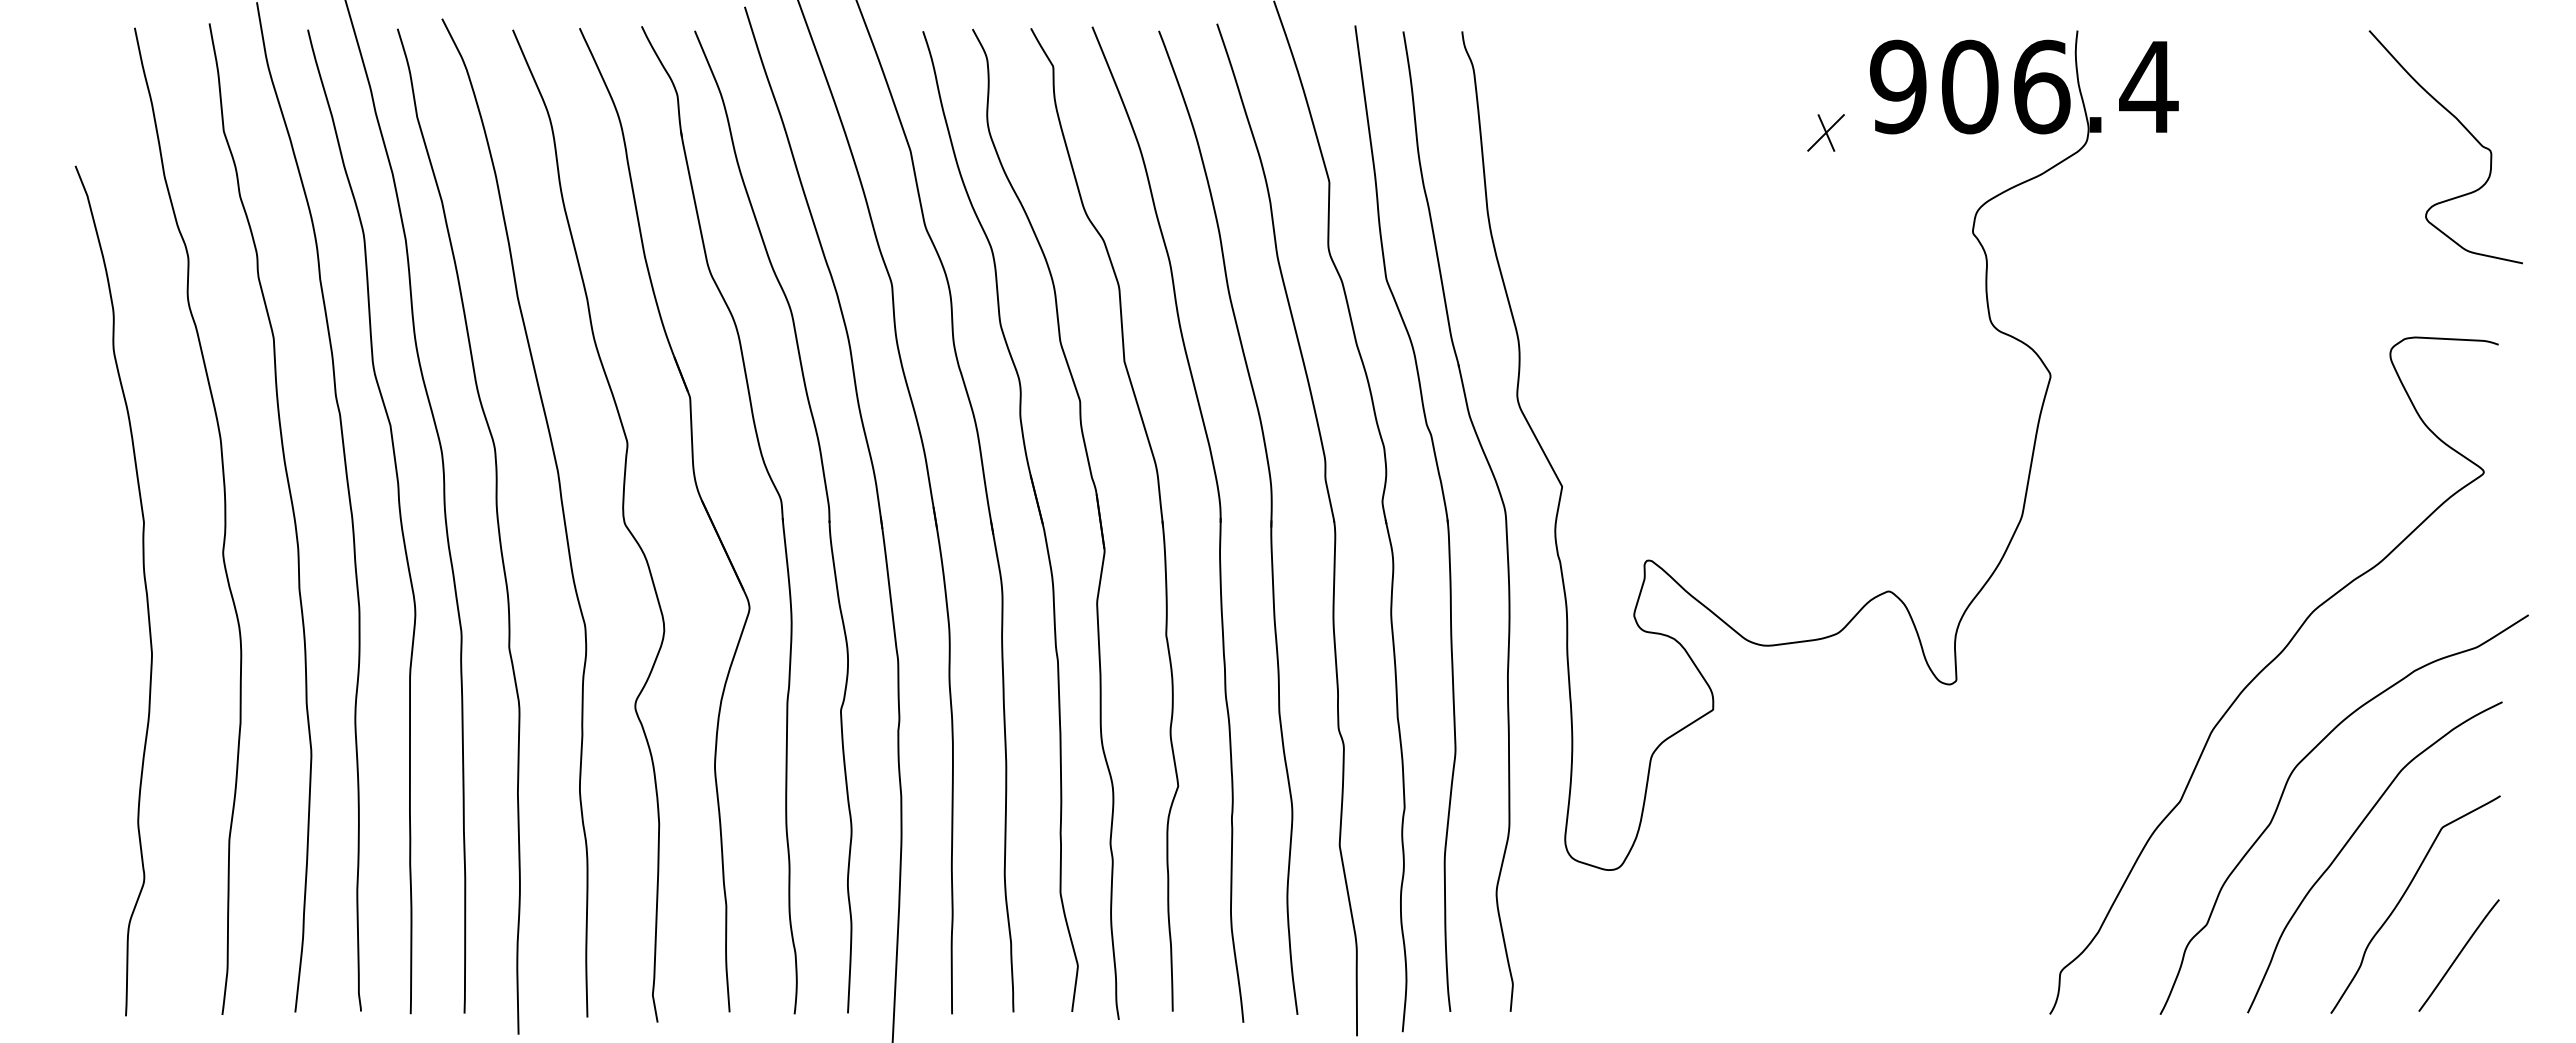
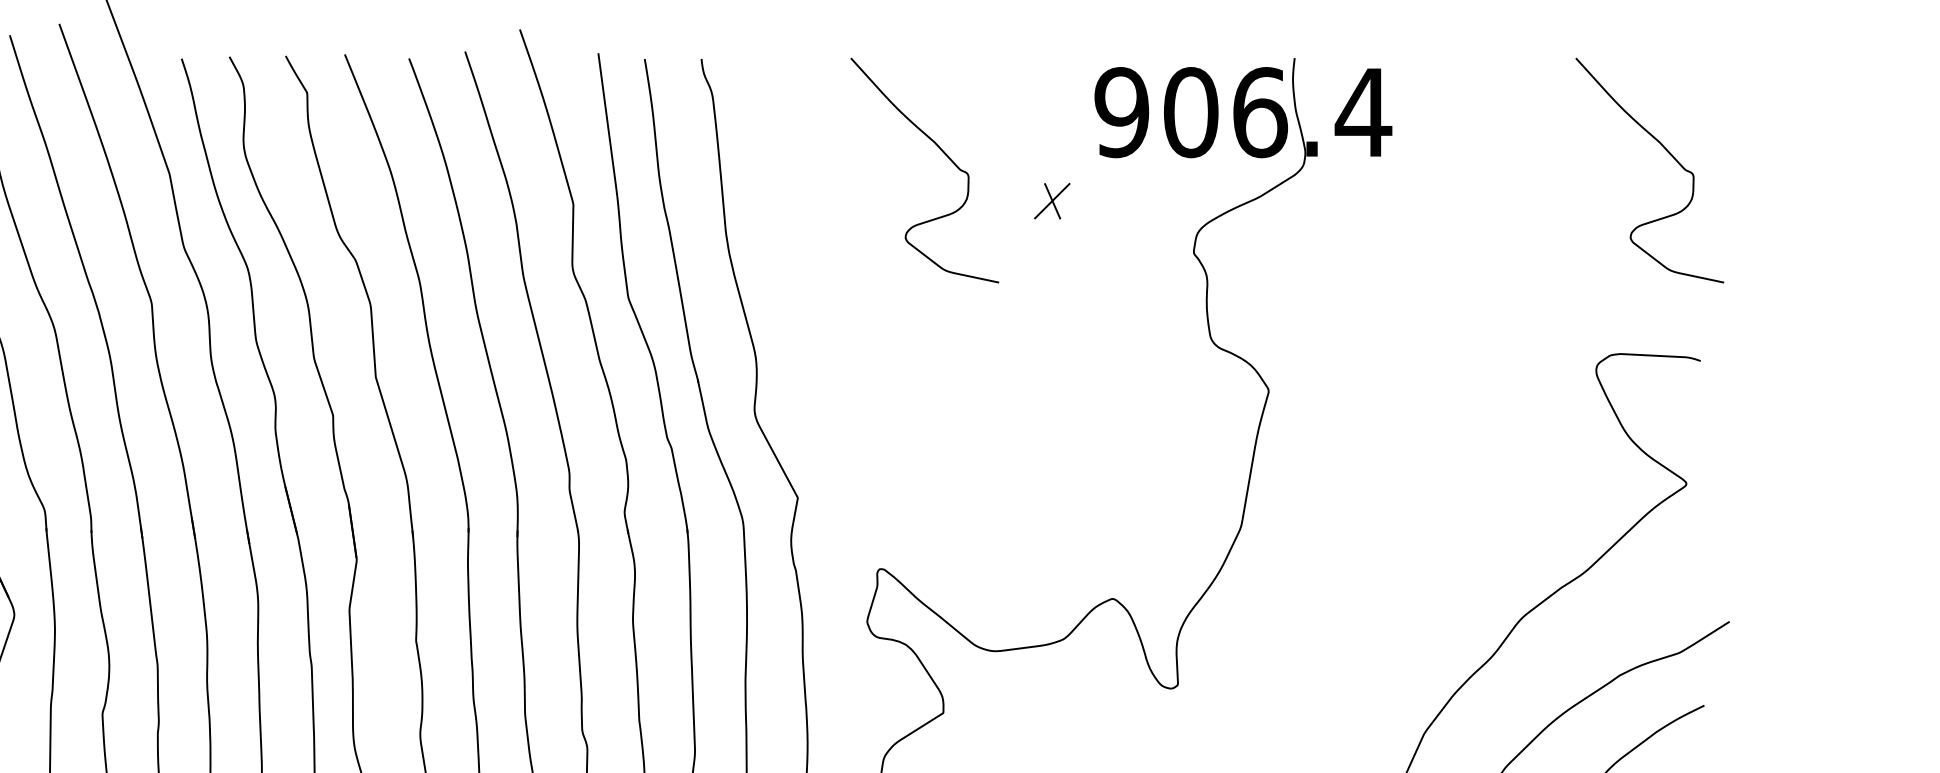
curve: (1712, 128) -> (942, 152), added
part: (1825, 132) -> (1051, 200), moved

